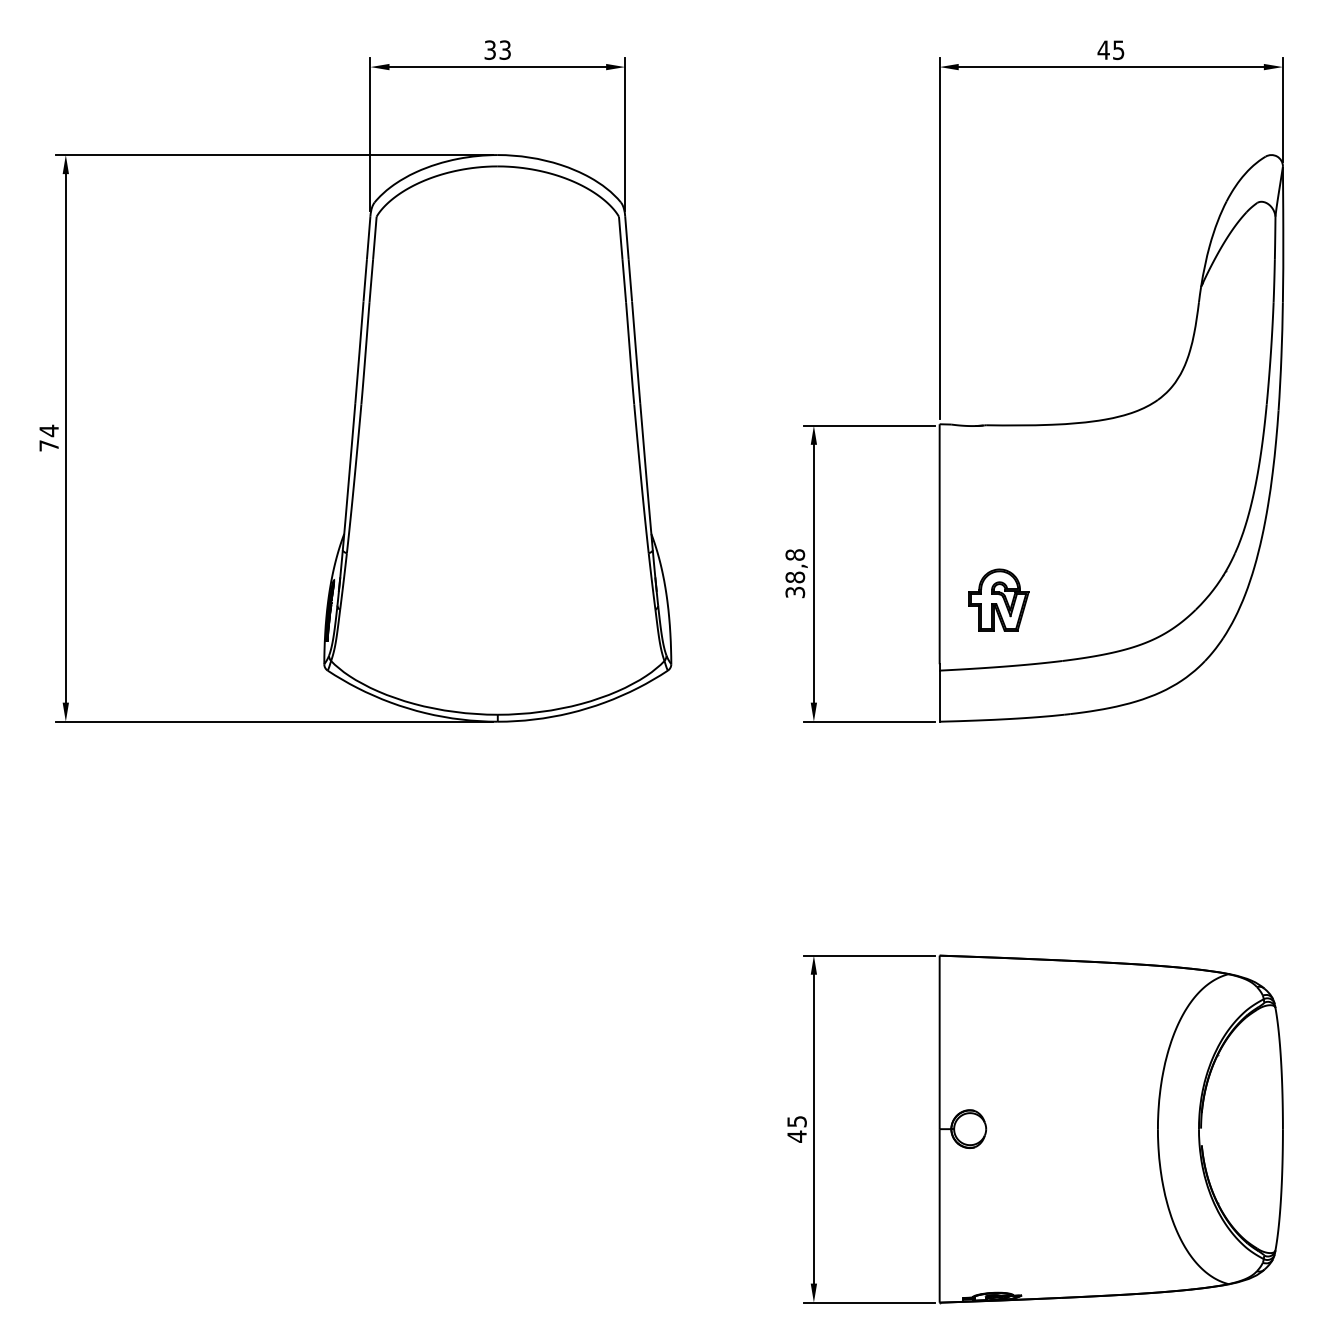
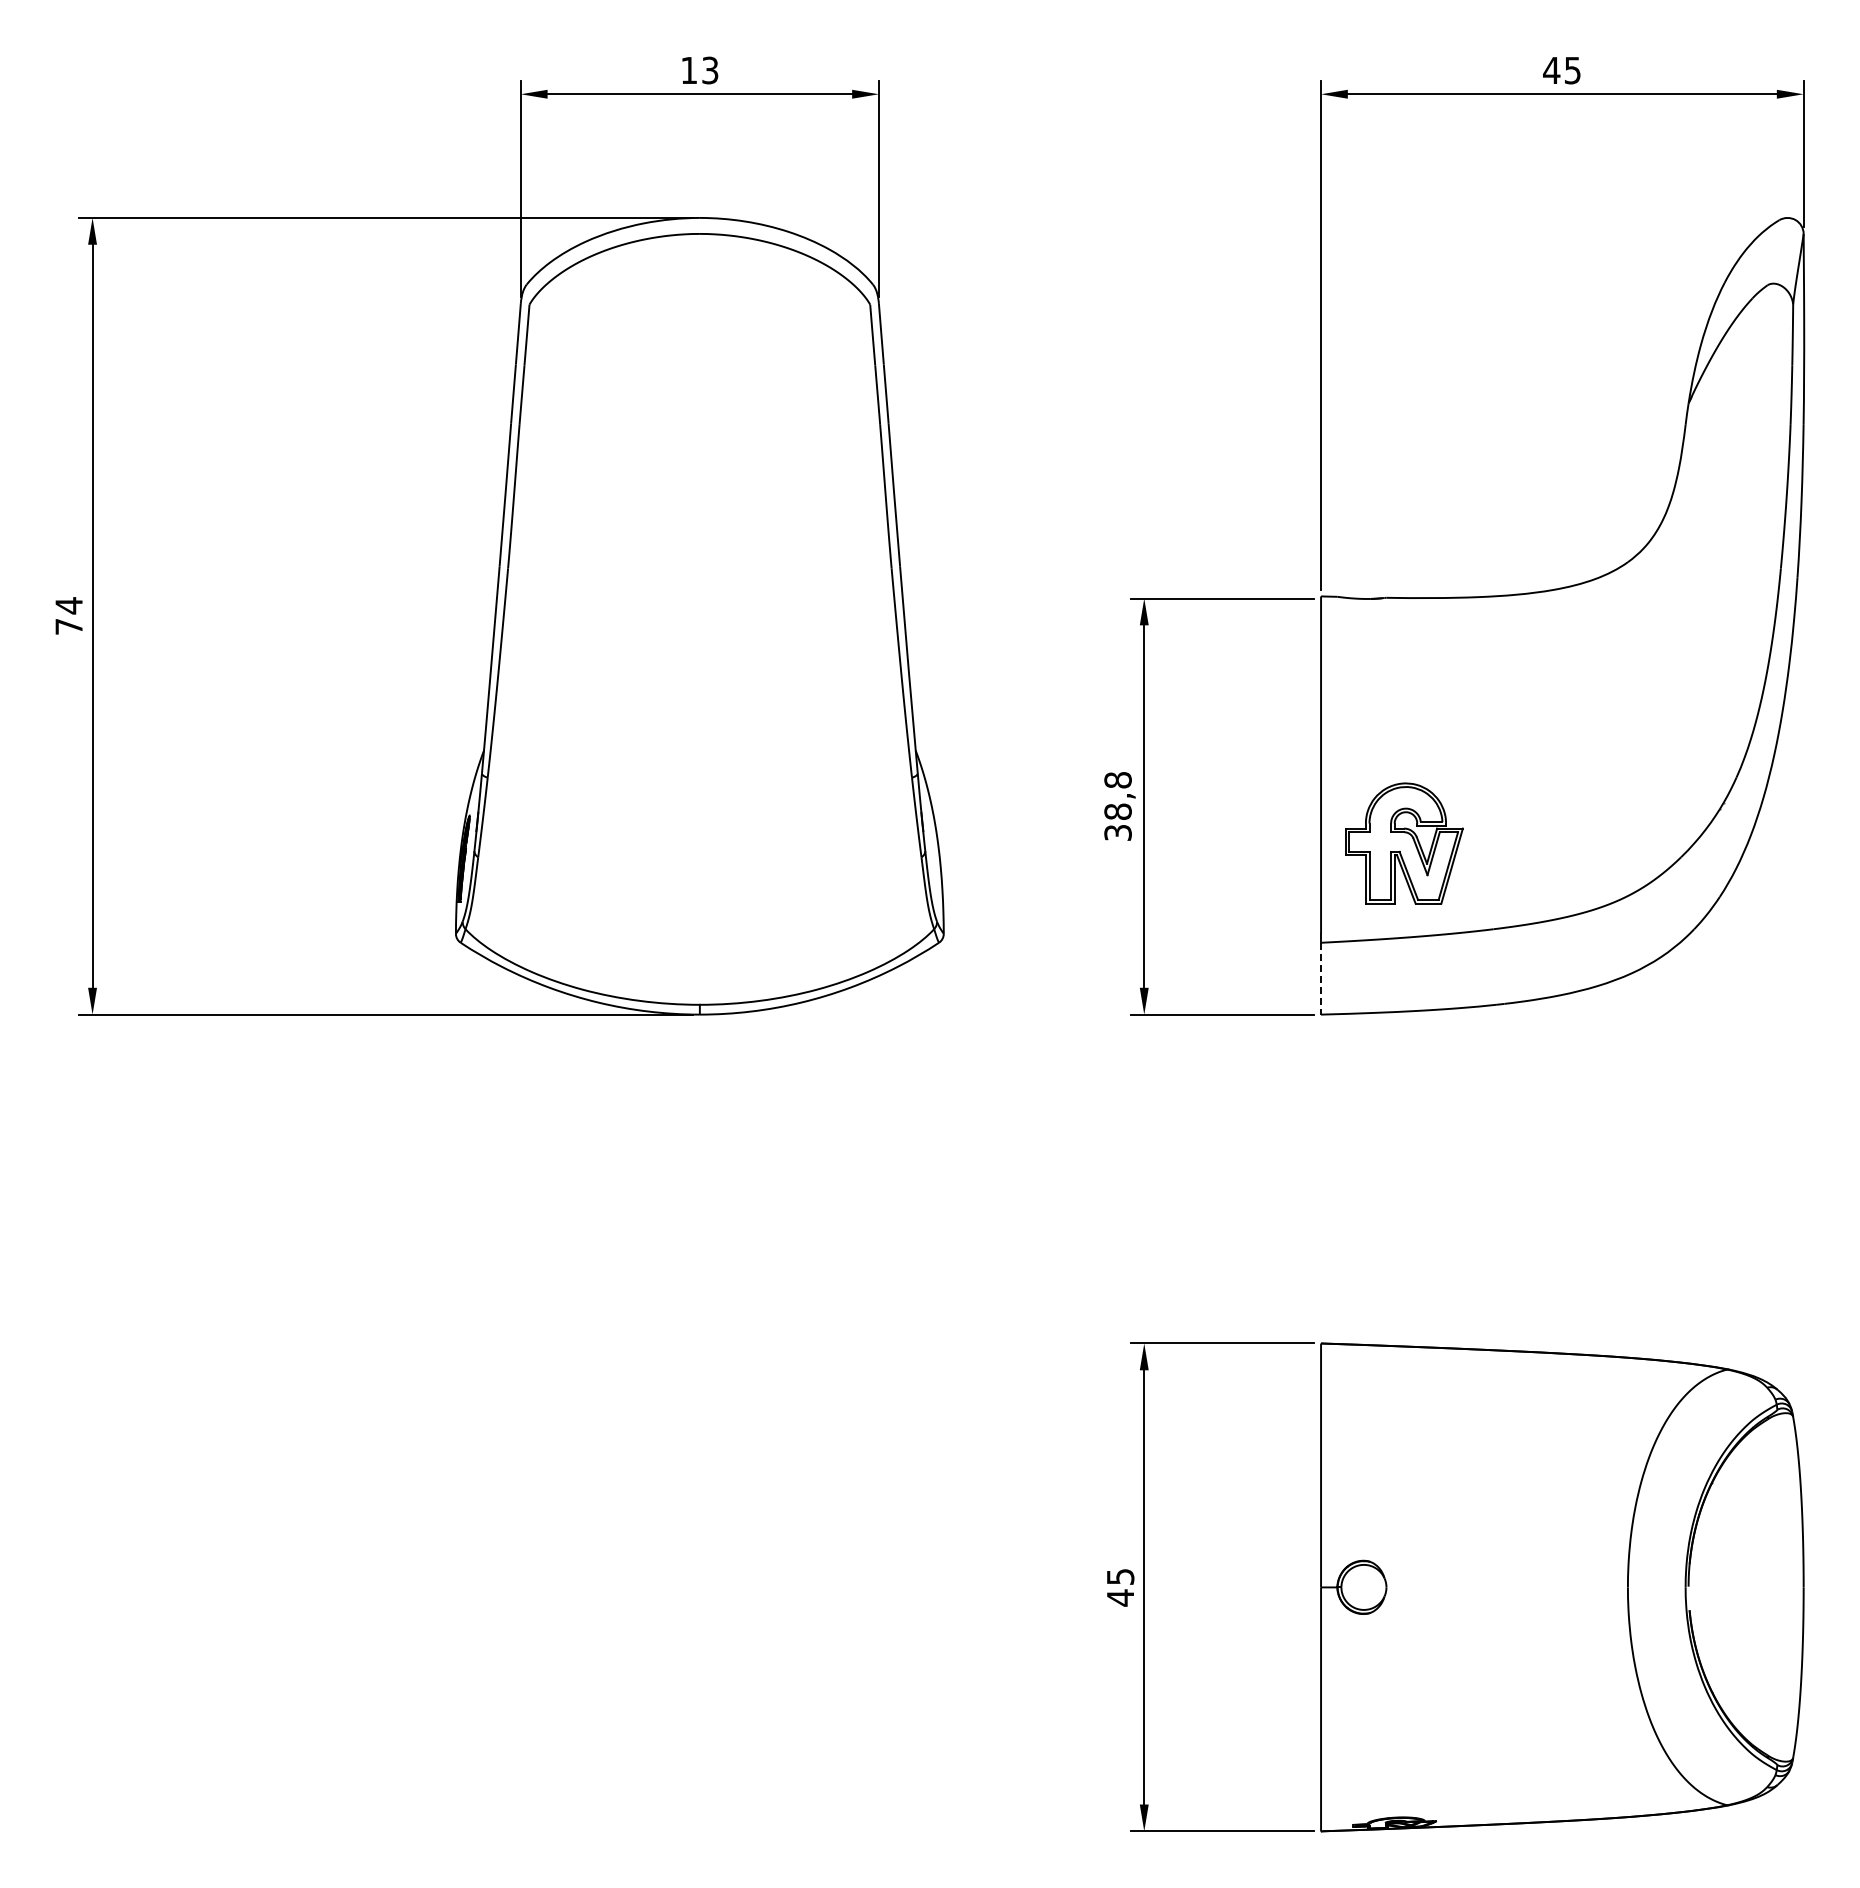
text: (490, 50) -> (689, 70), 33 -> 13
part: (998, 600) -> (1403, 843), size x1.4
line: (939, 696) -> (1321, 978), solid -> dashed

